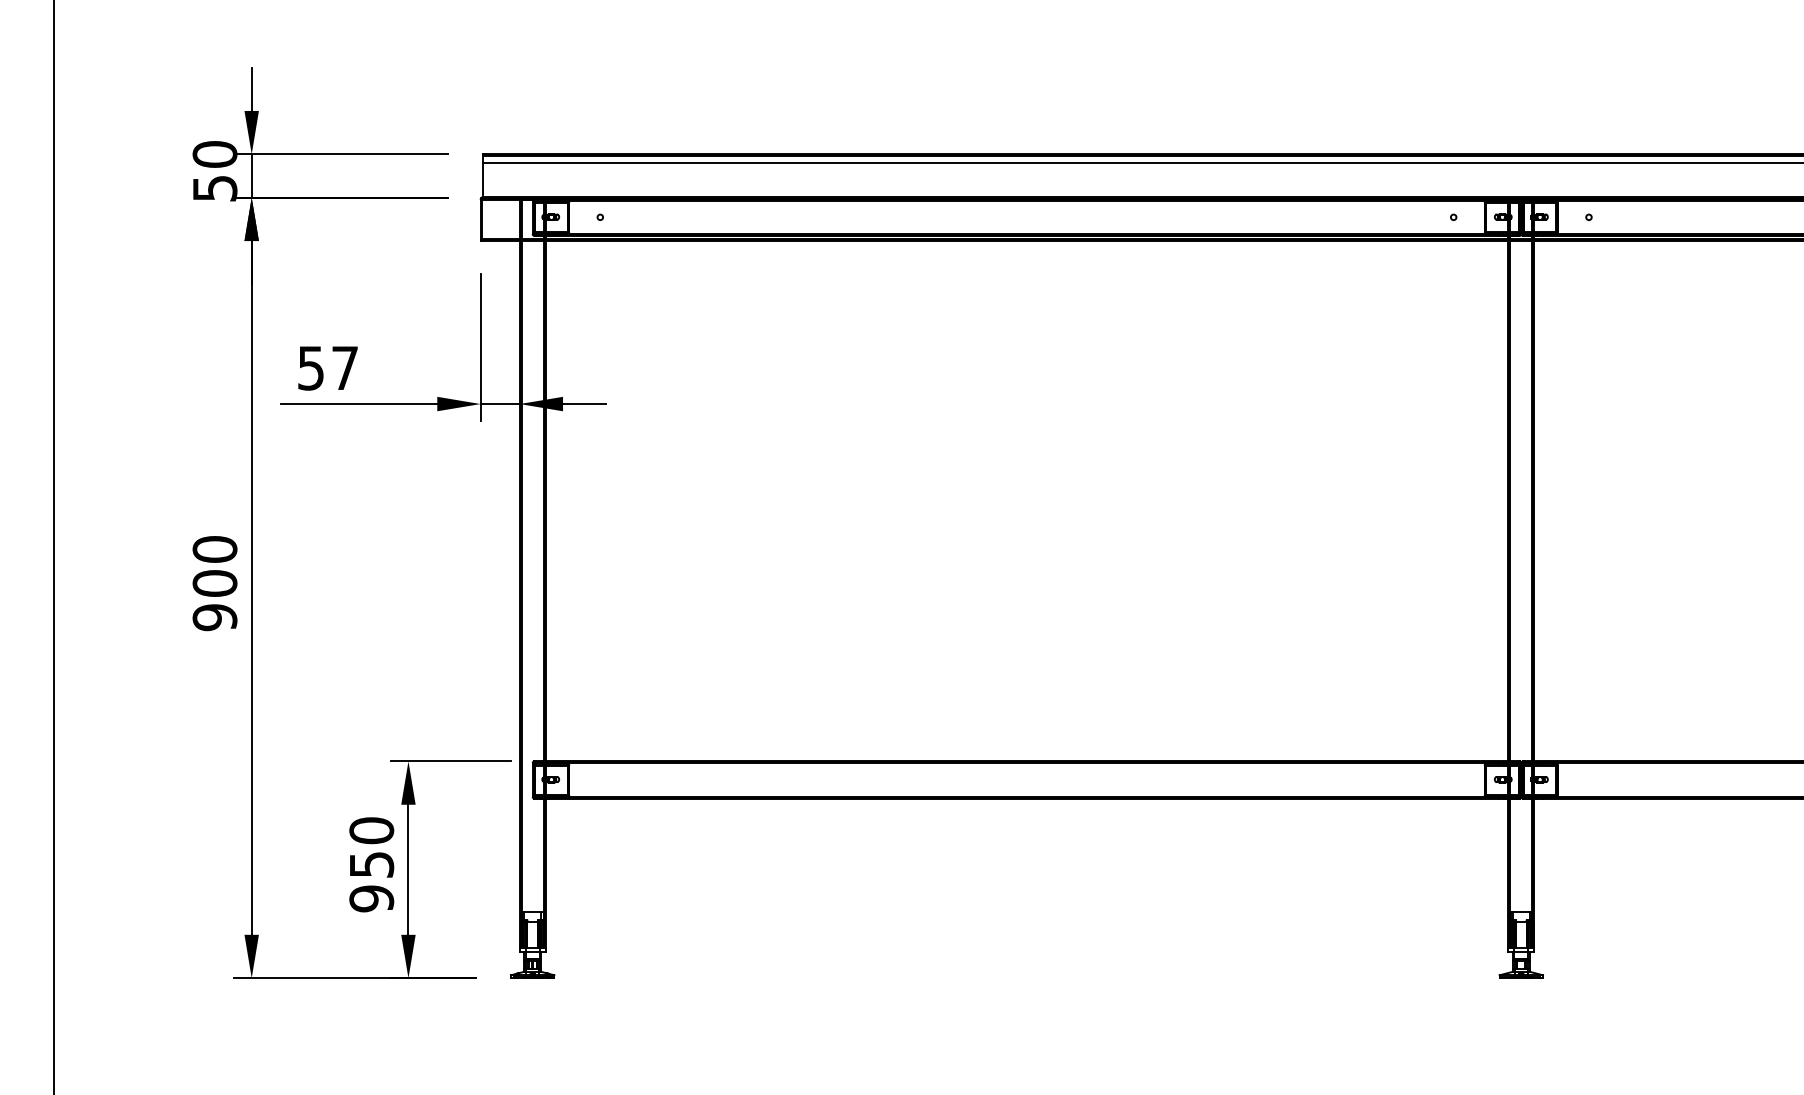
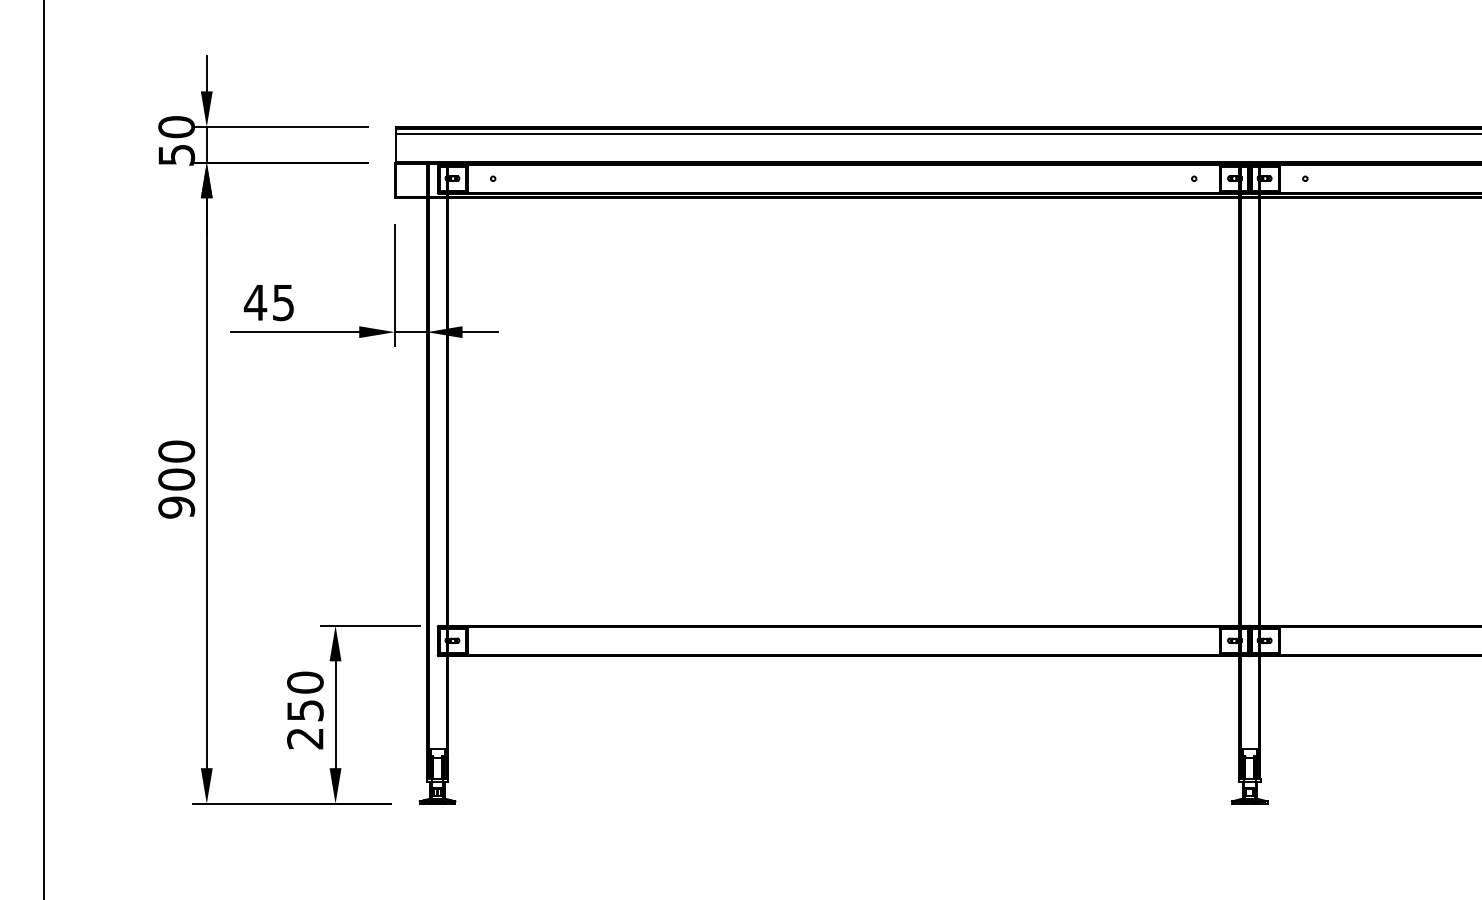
text: (326, 368) -> (268, 302), 57 -> 45
text: (371, 898) -> (305, 738), 950 -> 250

